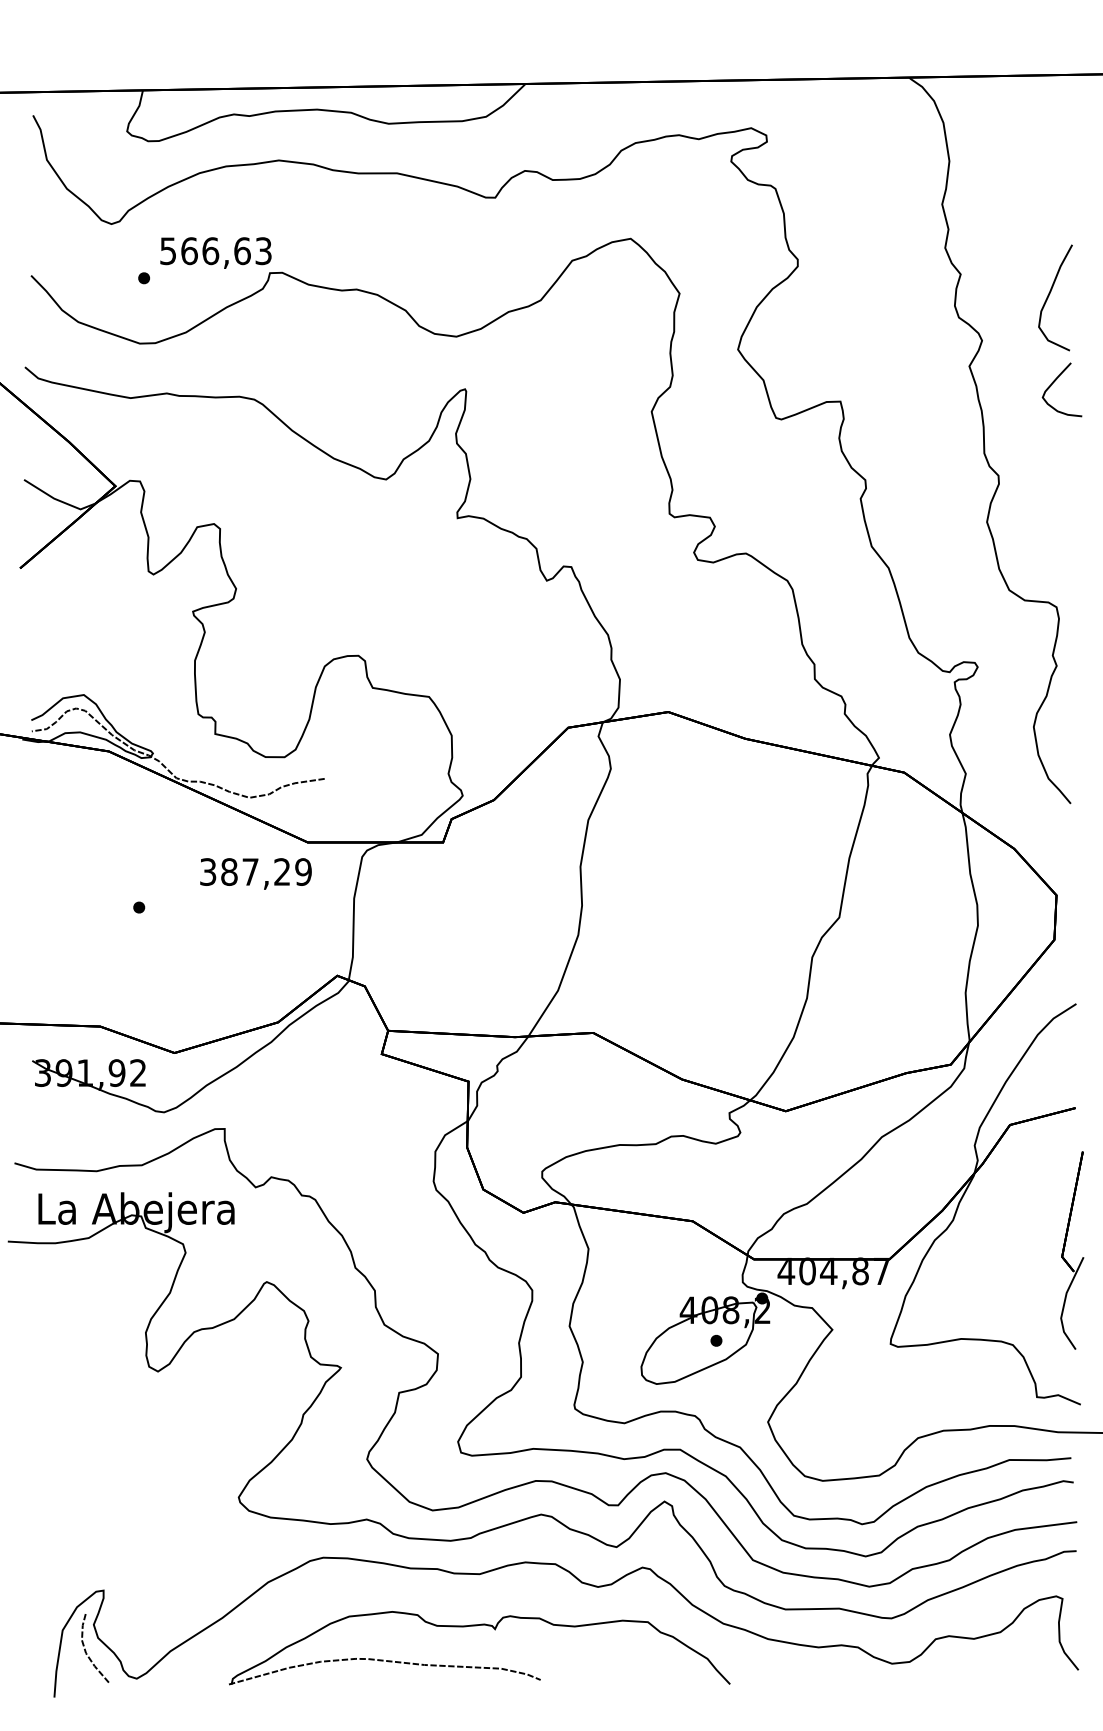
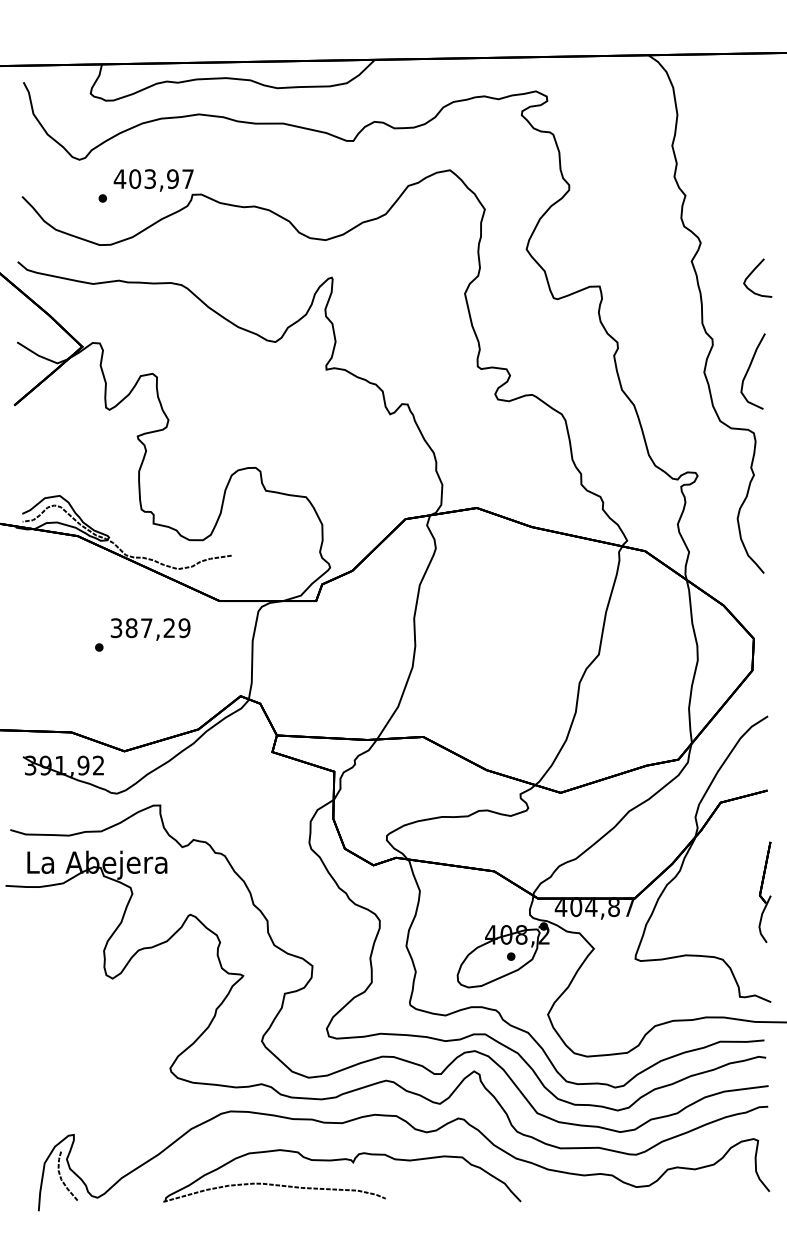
text: (215, 251) -> (153, 179), 566,63 -> 403,97
curve: (1050, 295) -> (749, 369), moved
text: (255, 873) -> (150, 629), moved
part: (1071, 1250) -> (764, 892), size x0.71

